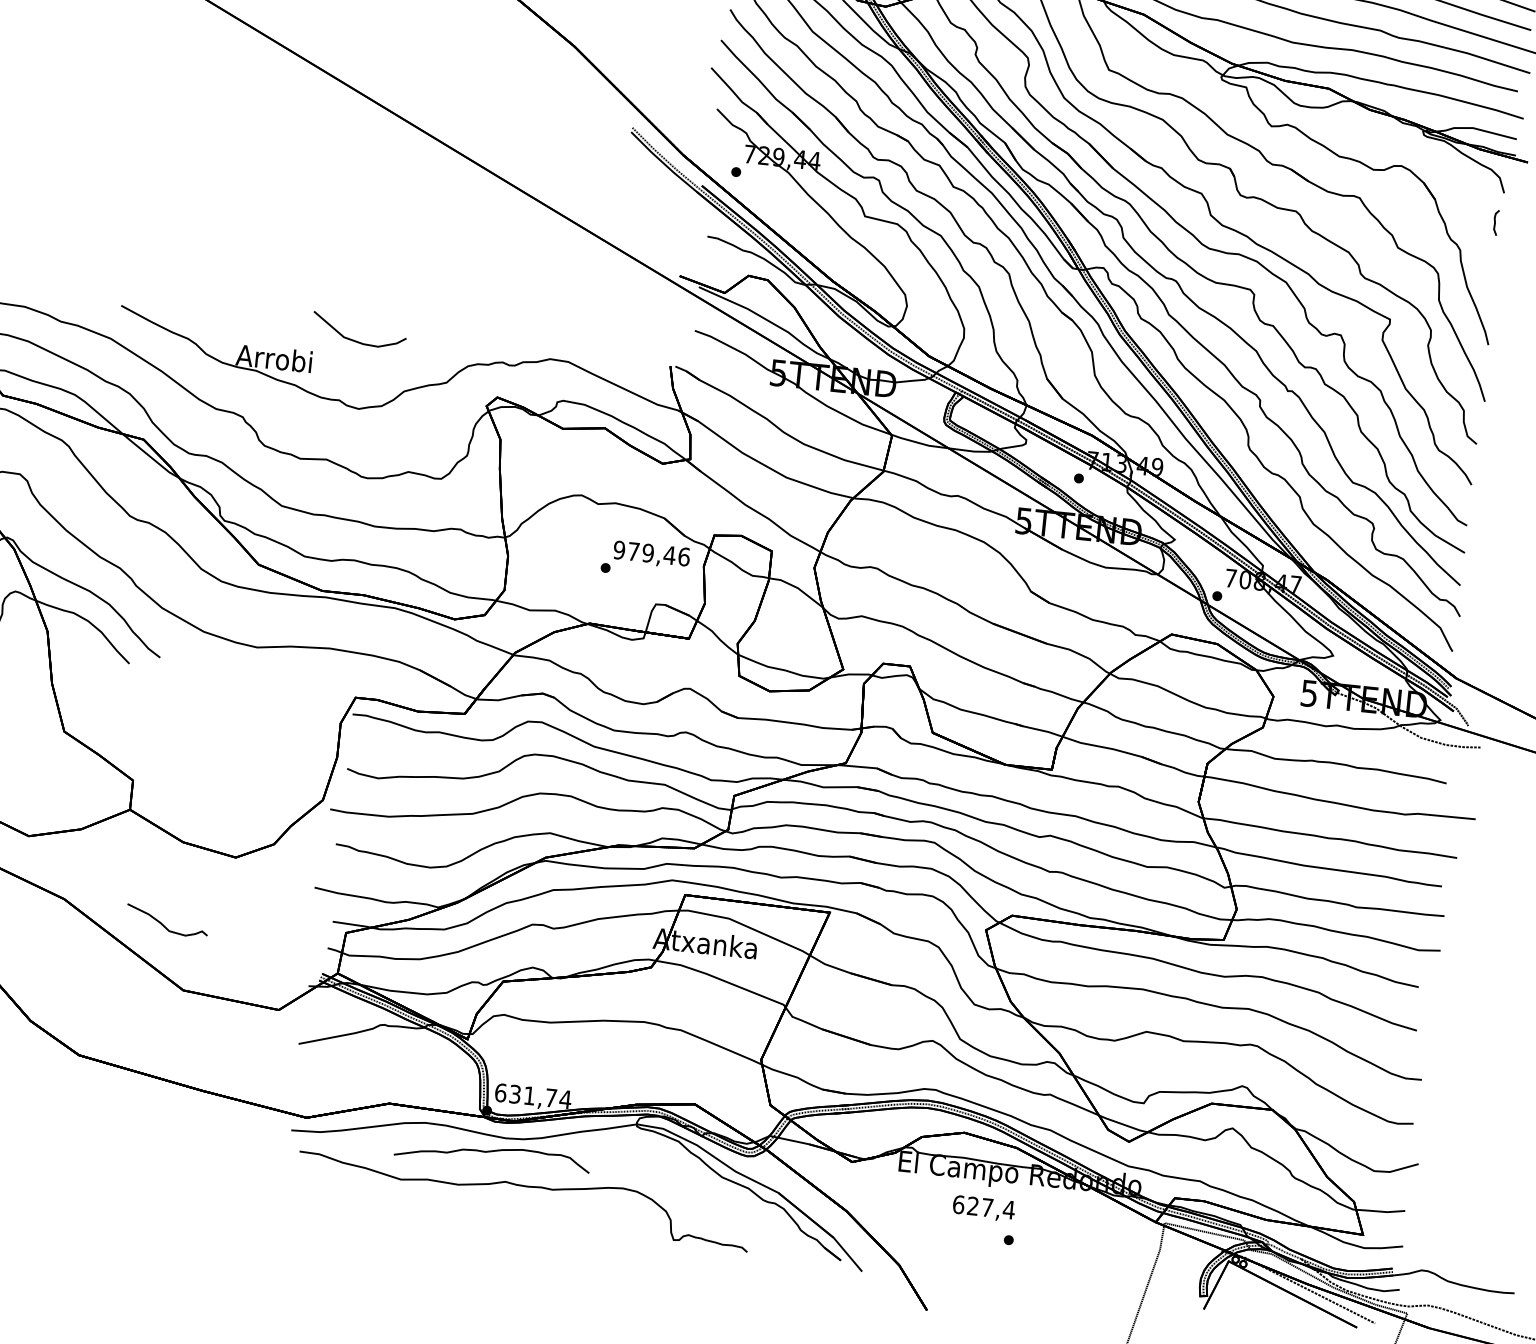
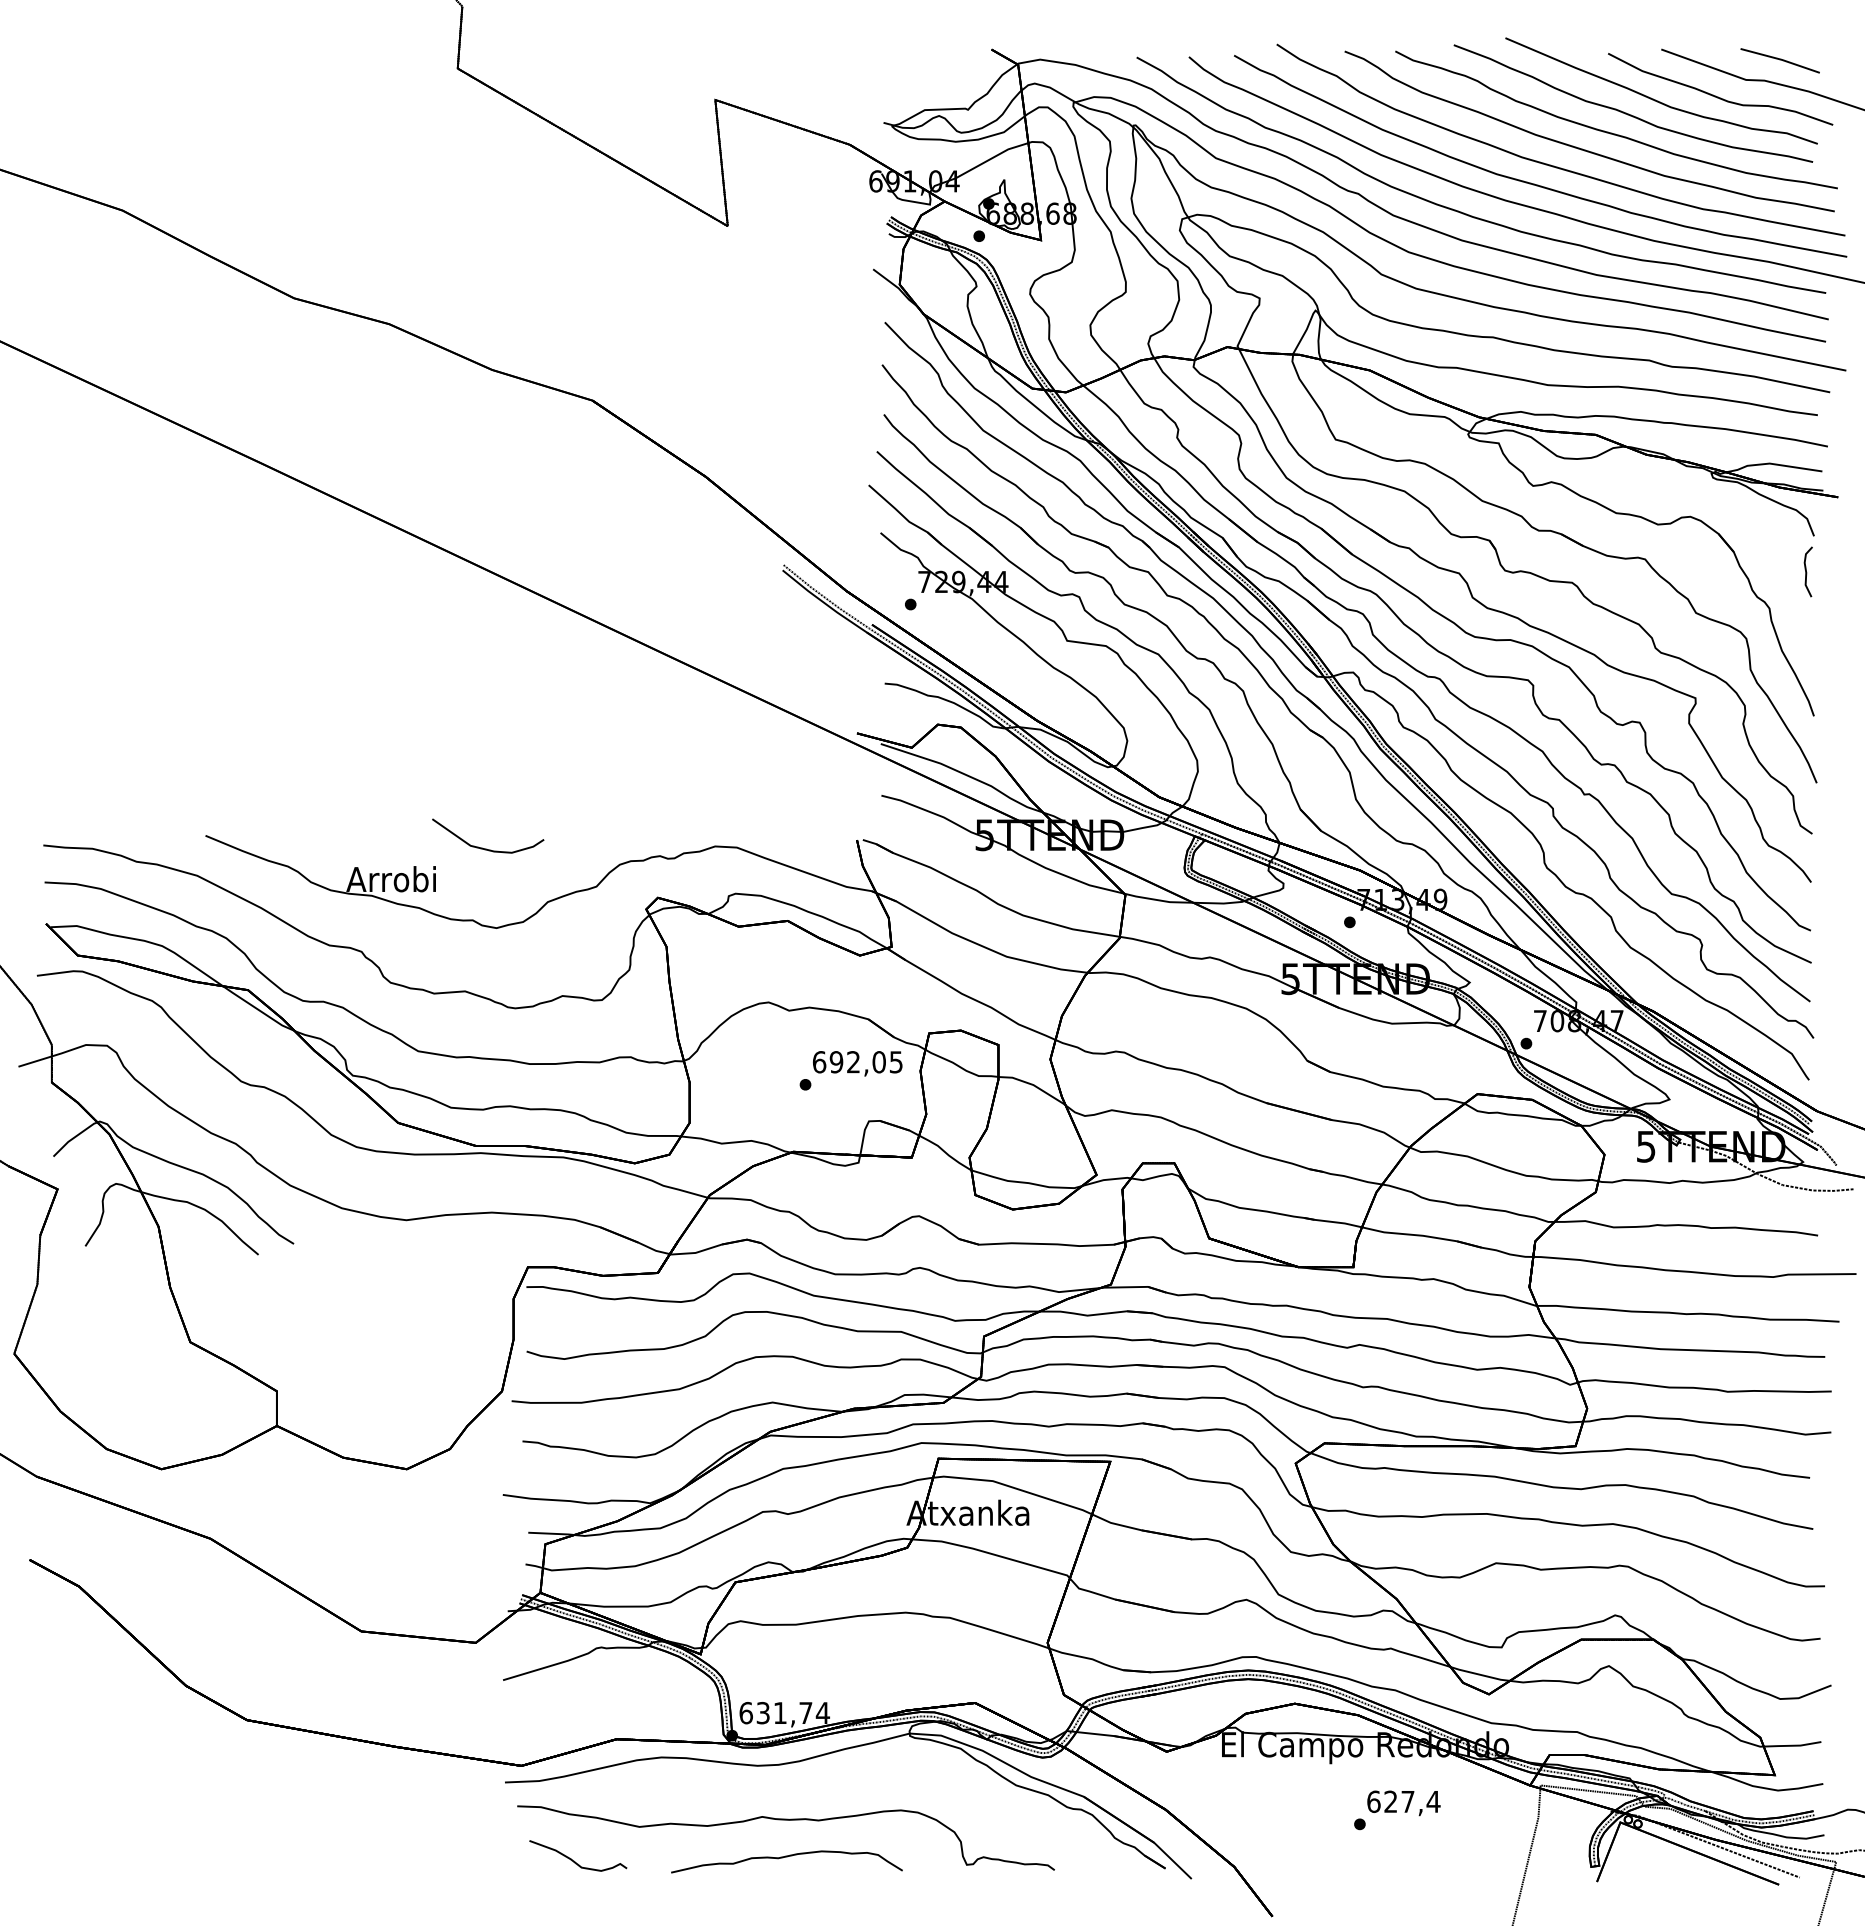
part: (1495, 222) -> (1807, 571), size x1.67
text: (651, 553) -> (857, 1062), 979,46 -> 692,05
curve: (163, 924) -> (574, 1860), moved
curve: (492, 1152) -> (786, 1857), moved
text: (983, 1208) -> (1403, 1803), moved

